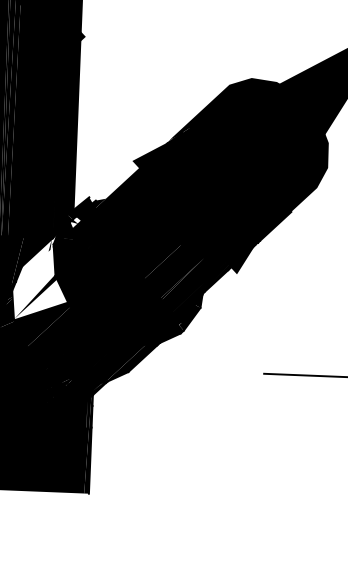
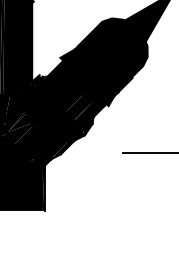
fill: (53, 268) -> (24, 108), added

